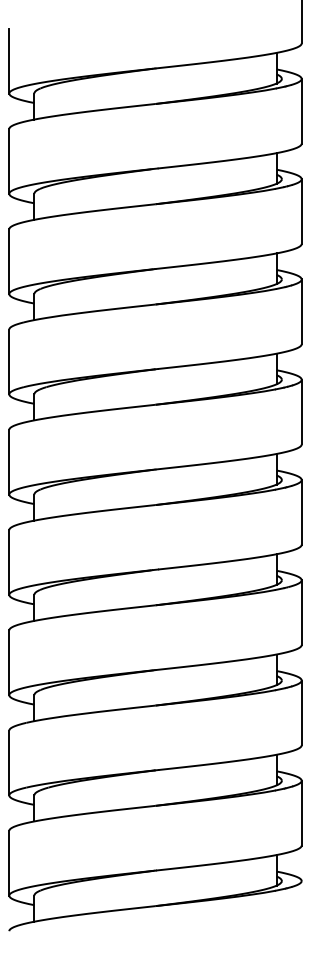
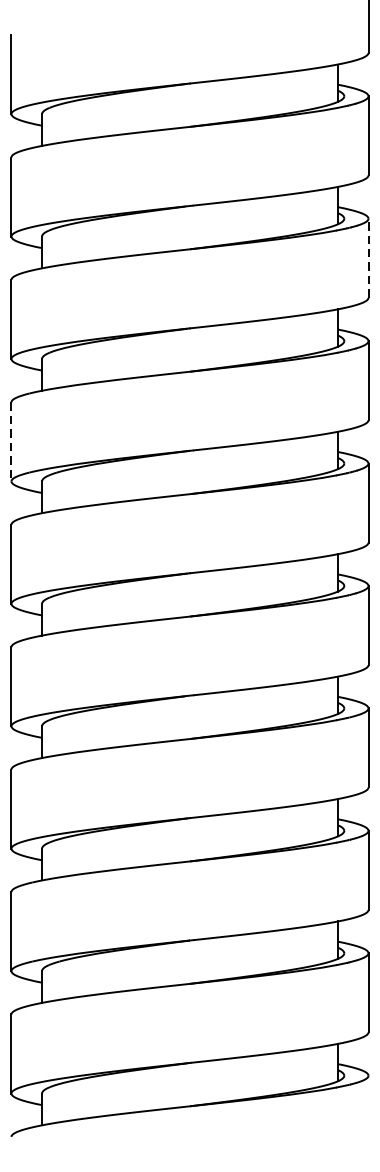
line: (301, 211) -> (368, 258), solid -> dashed
line: (9, 362) -> (11, 442), solid -> dashed

